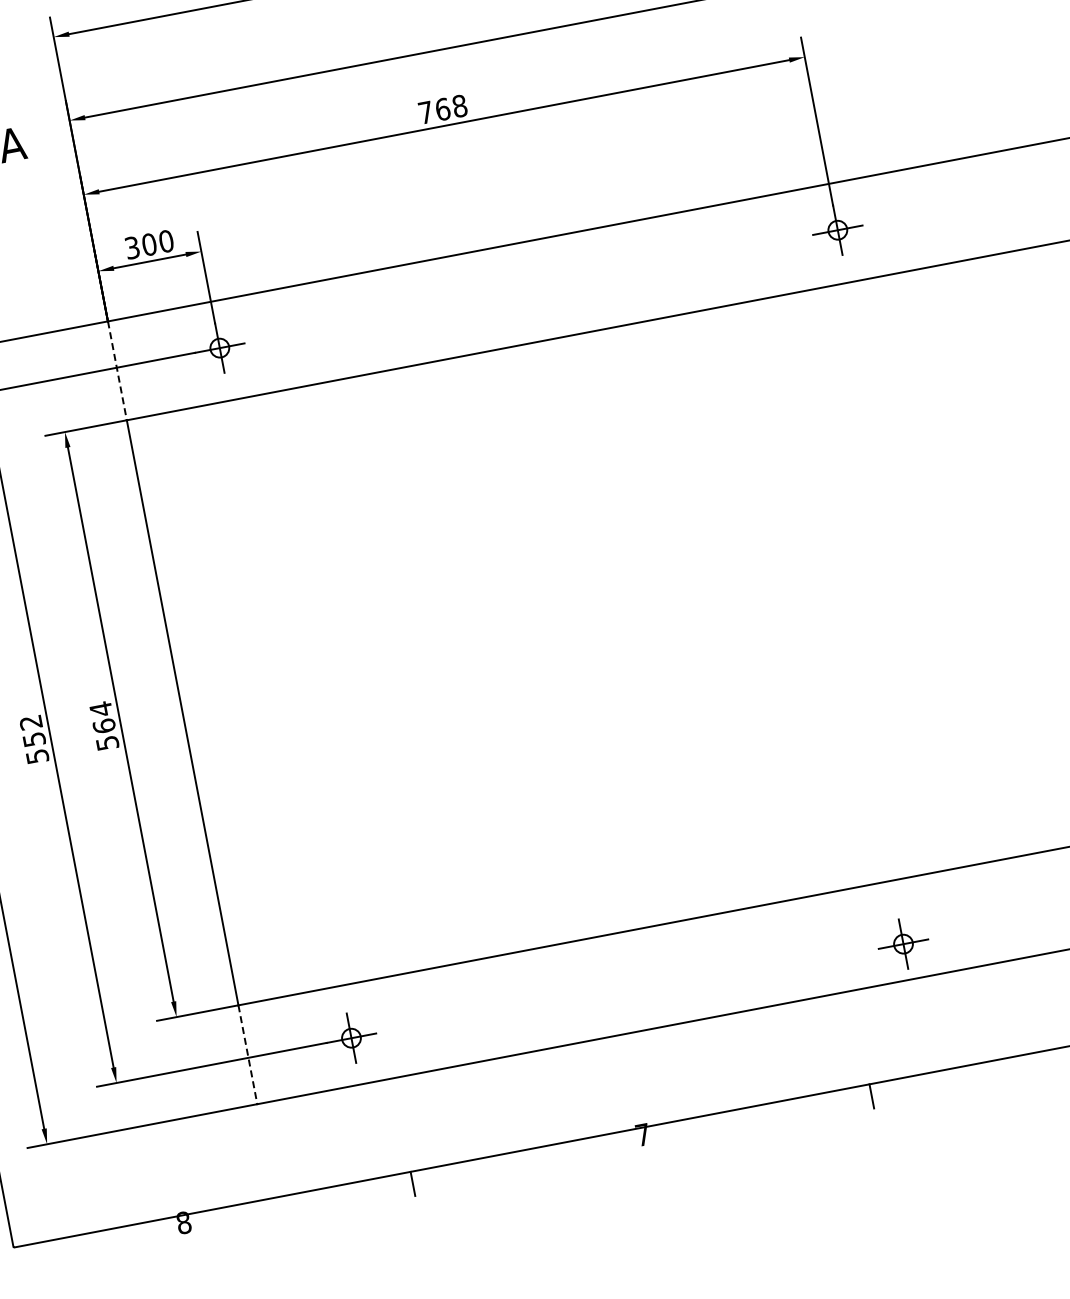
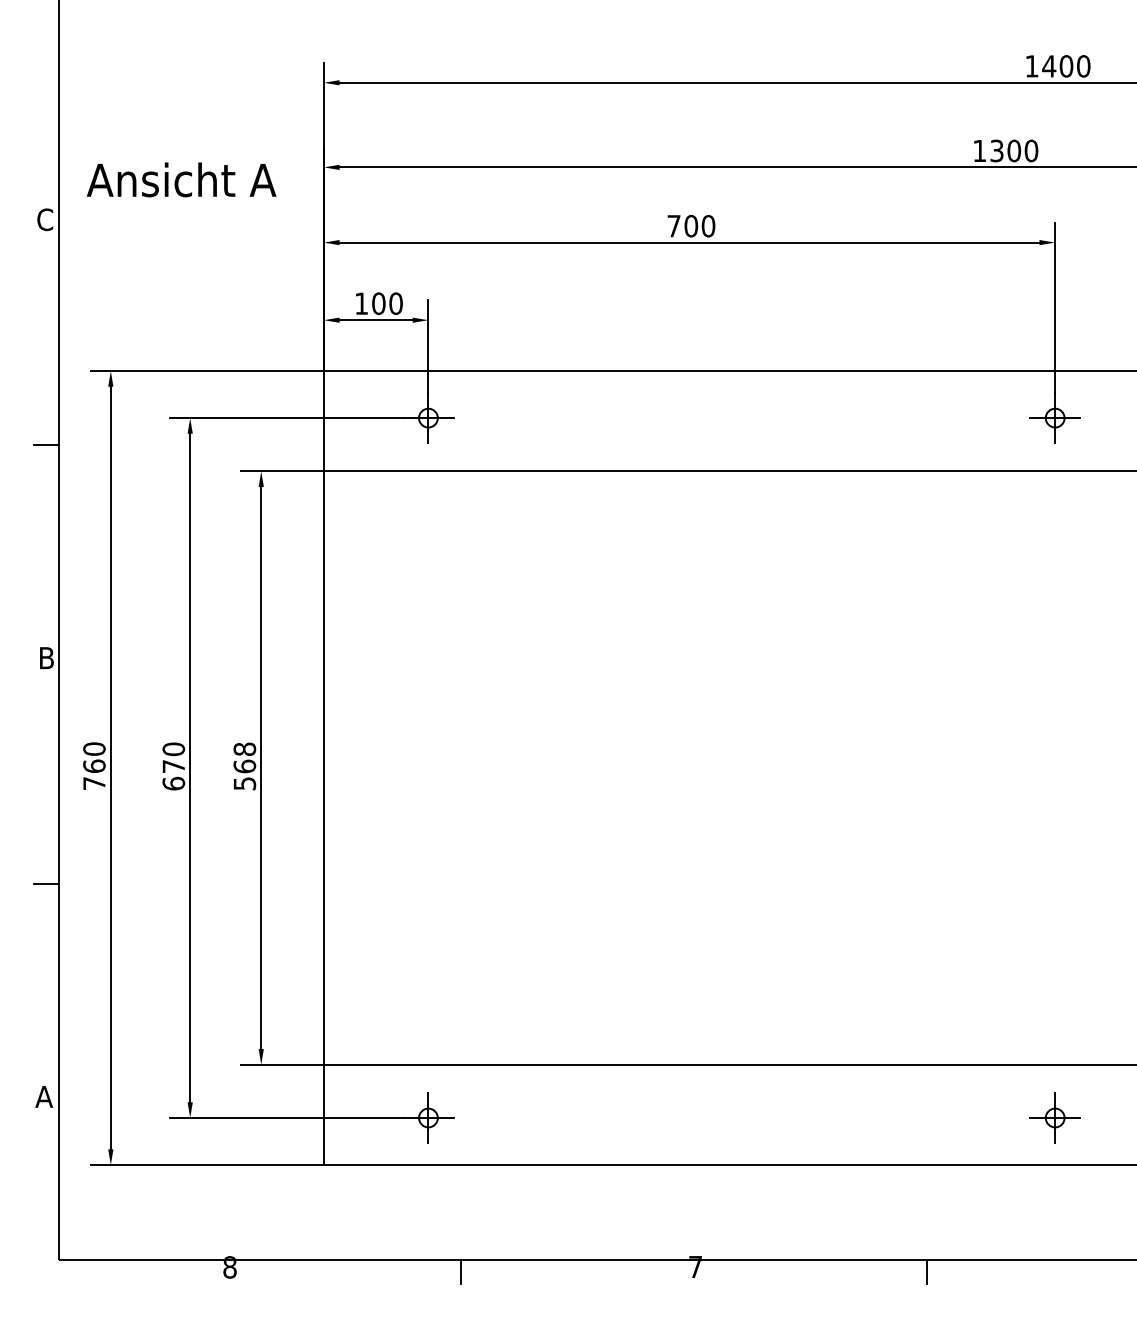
text: (450, 107) -> (699, 225), 768 -> 700
text: (132, 247) -> (361, 303), 300 -> 100
line: (116, 371) -> (323, 421), dashed -> solid
text: (100, 709) -> (244, 749), 564 -> 568
text: (33, 739) -> (173, 766), 552 -> 670
part: (902, 943) -> (1054, 1117), moved
line: (247, 1055) -> (323, 1115), dashed -> solid

